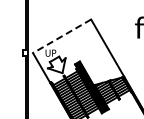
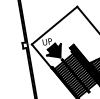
line: (62, 36) -> (54, 25), dashed -> solid
fill: (56, 64) -> (53, 50), added

